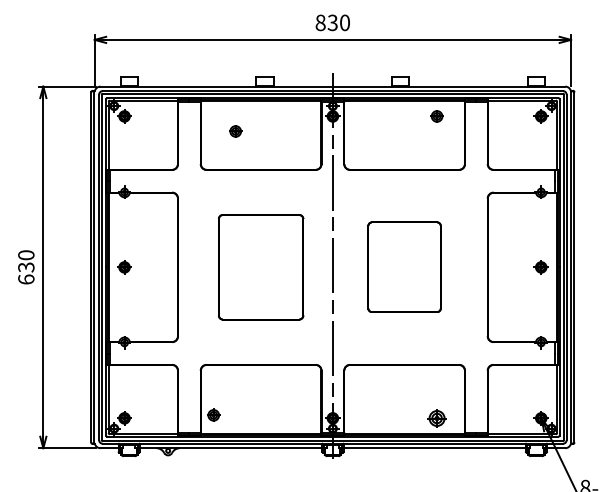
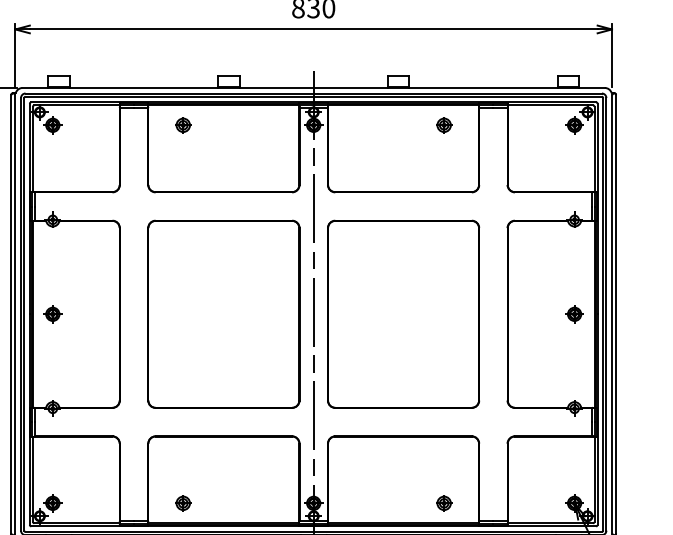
part: (235, 131) -> (183, 125), moved
part: (260, 266) -> (223, 313), size x1.43
part: (404, 266) -> (403, 313), size x1.67
part: (213, 414) -> (183, 502), moved
part: (436, 417) -> (443, 502), size x0.71

